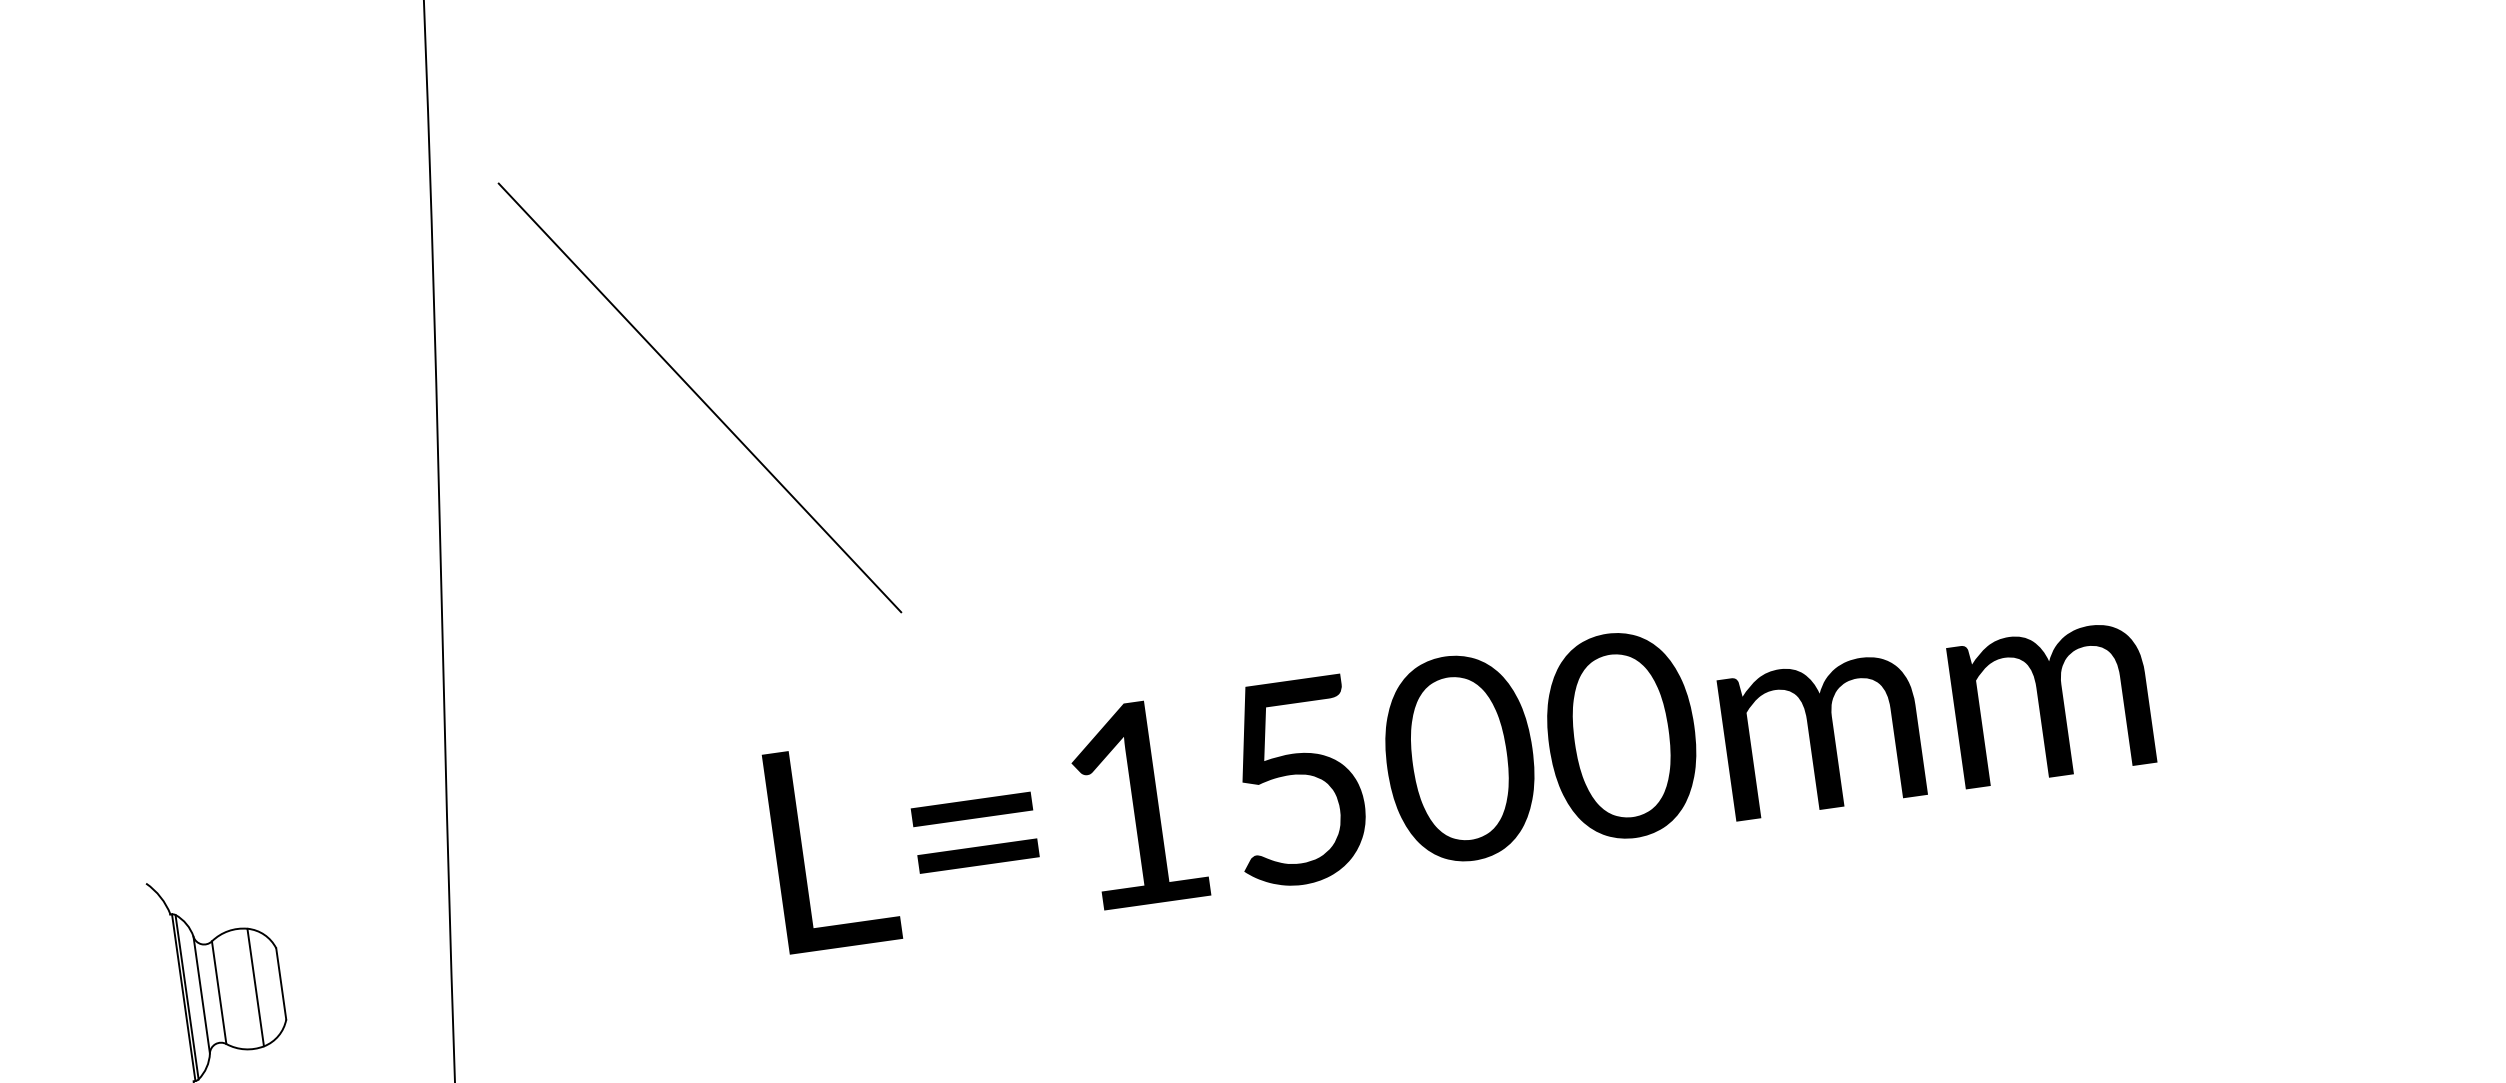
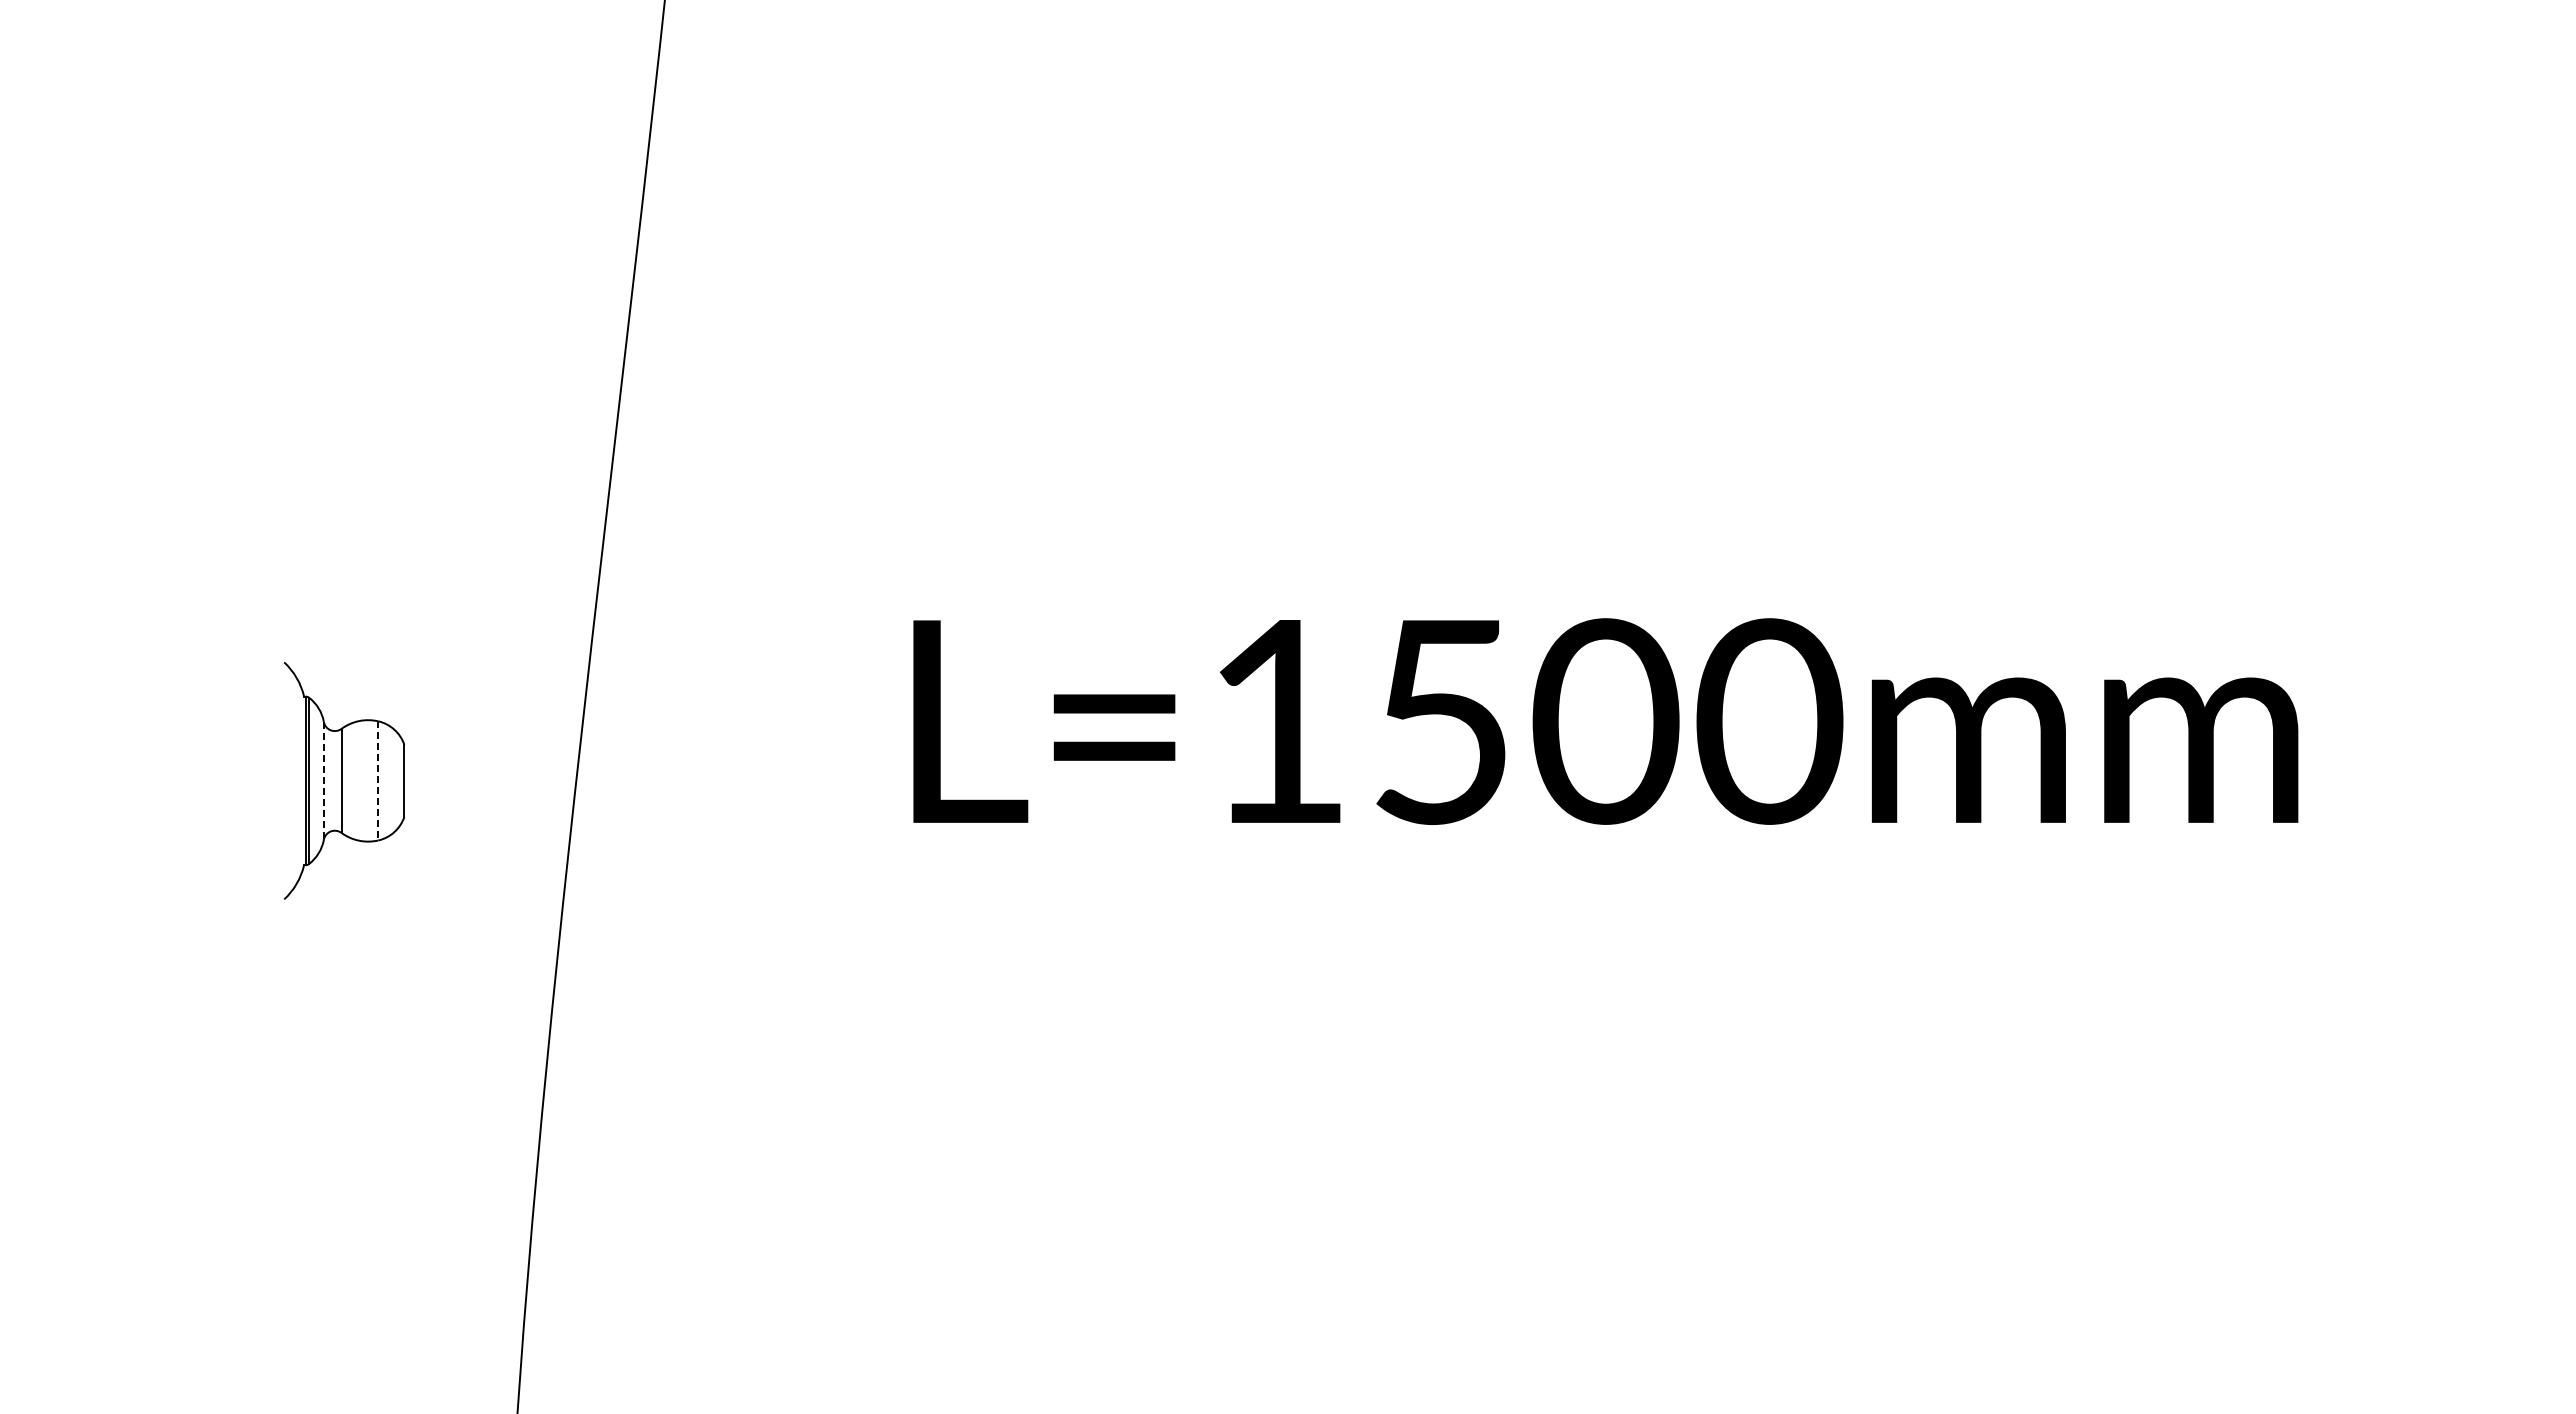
line: (699, 398) -> (901, 257), removed
line: (255, 988) -> (378, 781), solid -> dashed
line: (201, 995) -> (323, 781), solid -> dashed

